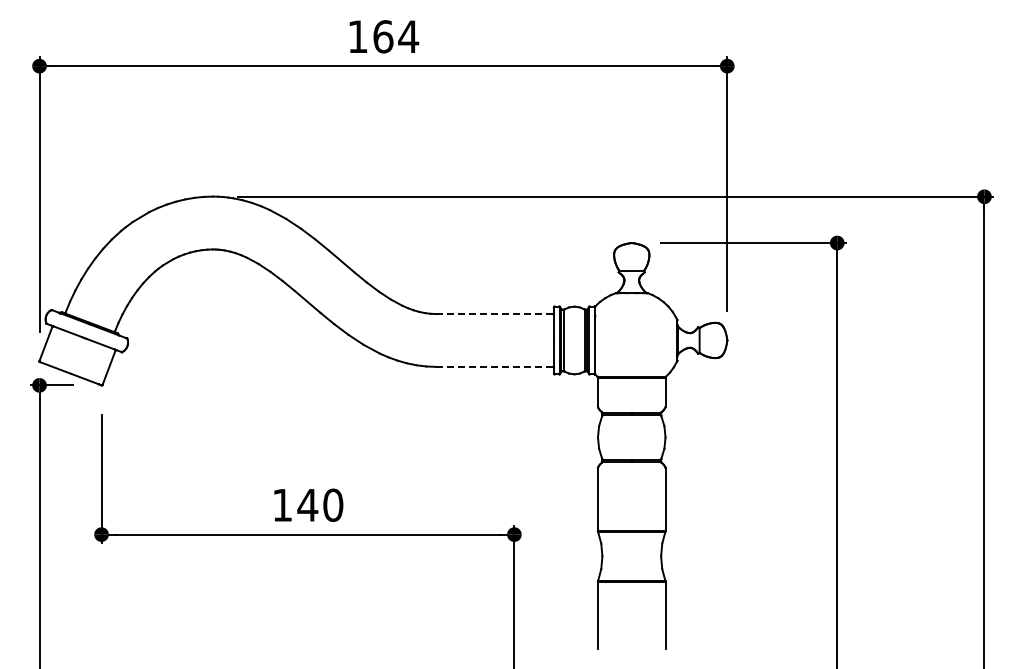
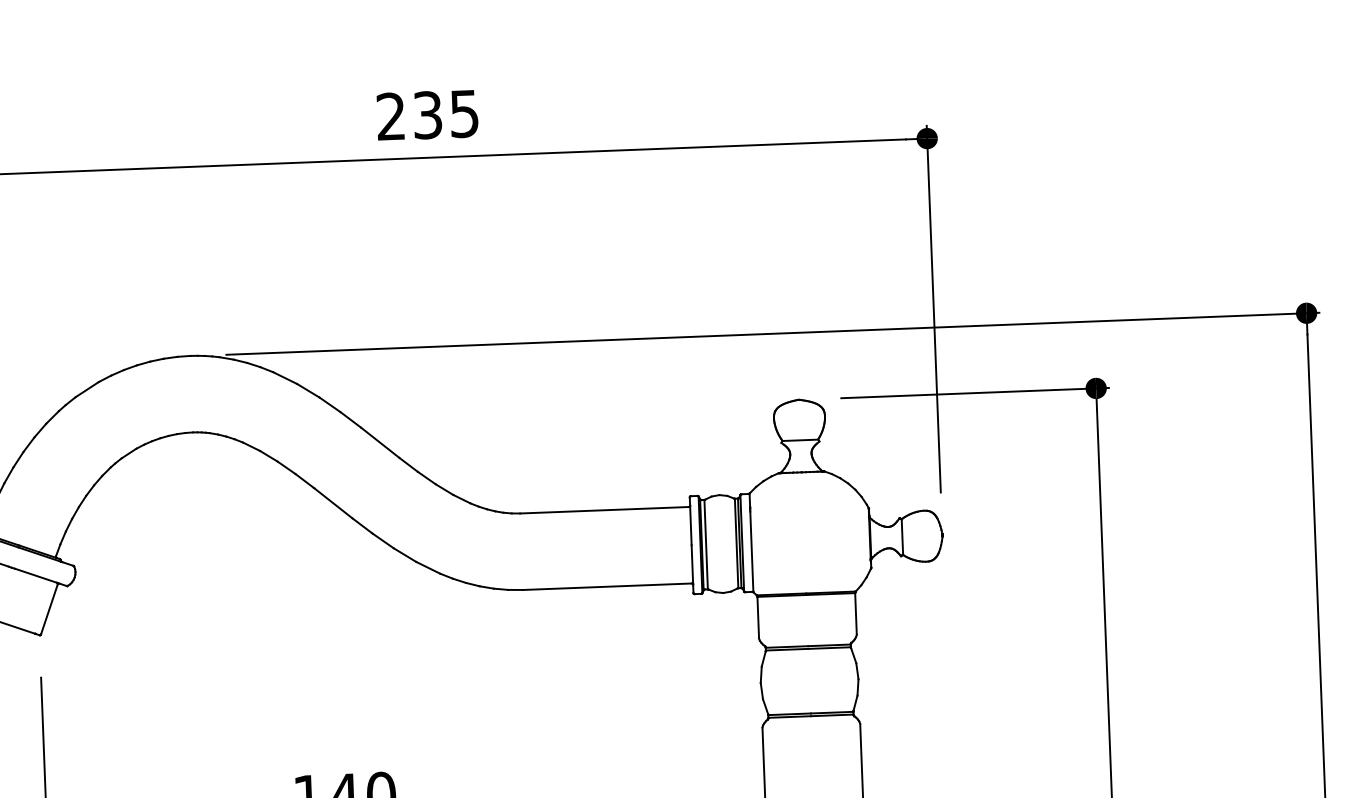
text: (383, 36) -> (428, 114), 164 -> 235
line: (495, 314) -> (605, 510), dashed -> solid
line: (495, 366) -> (608, 586), dashed -> solid

